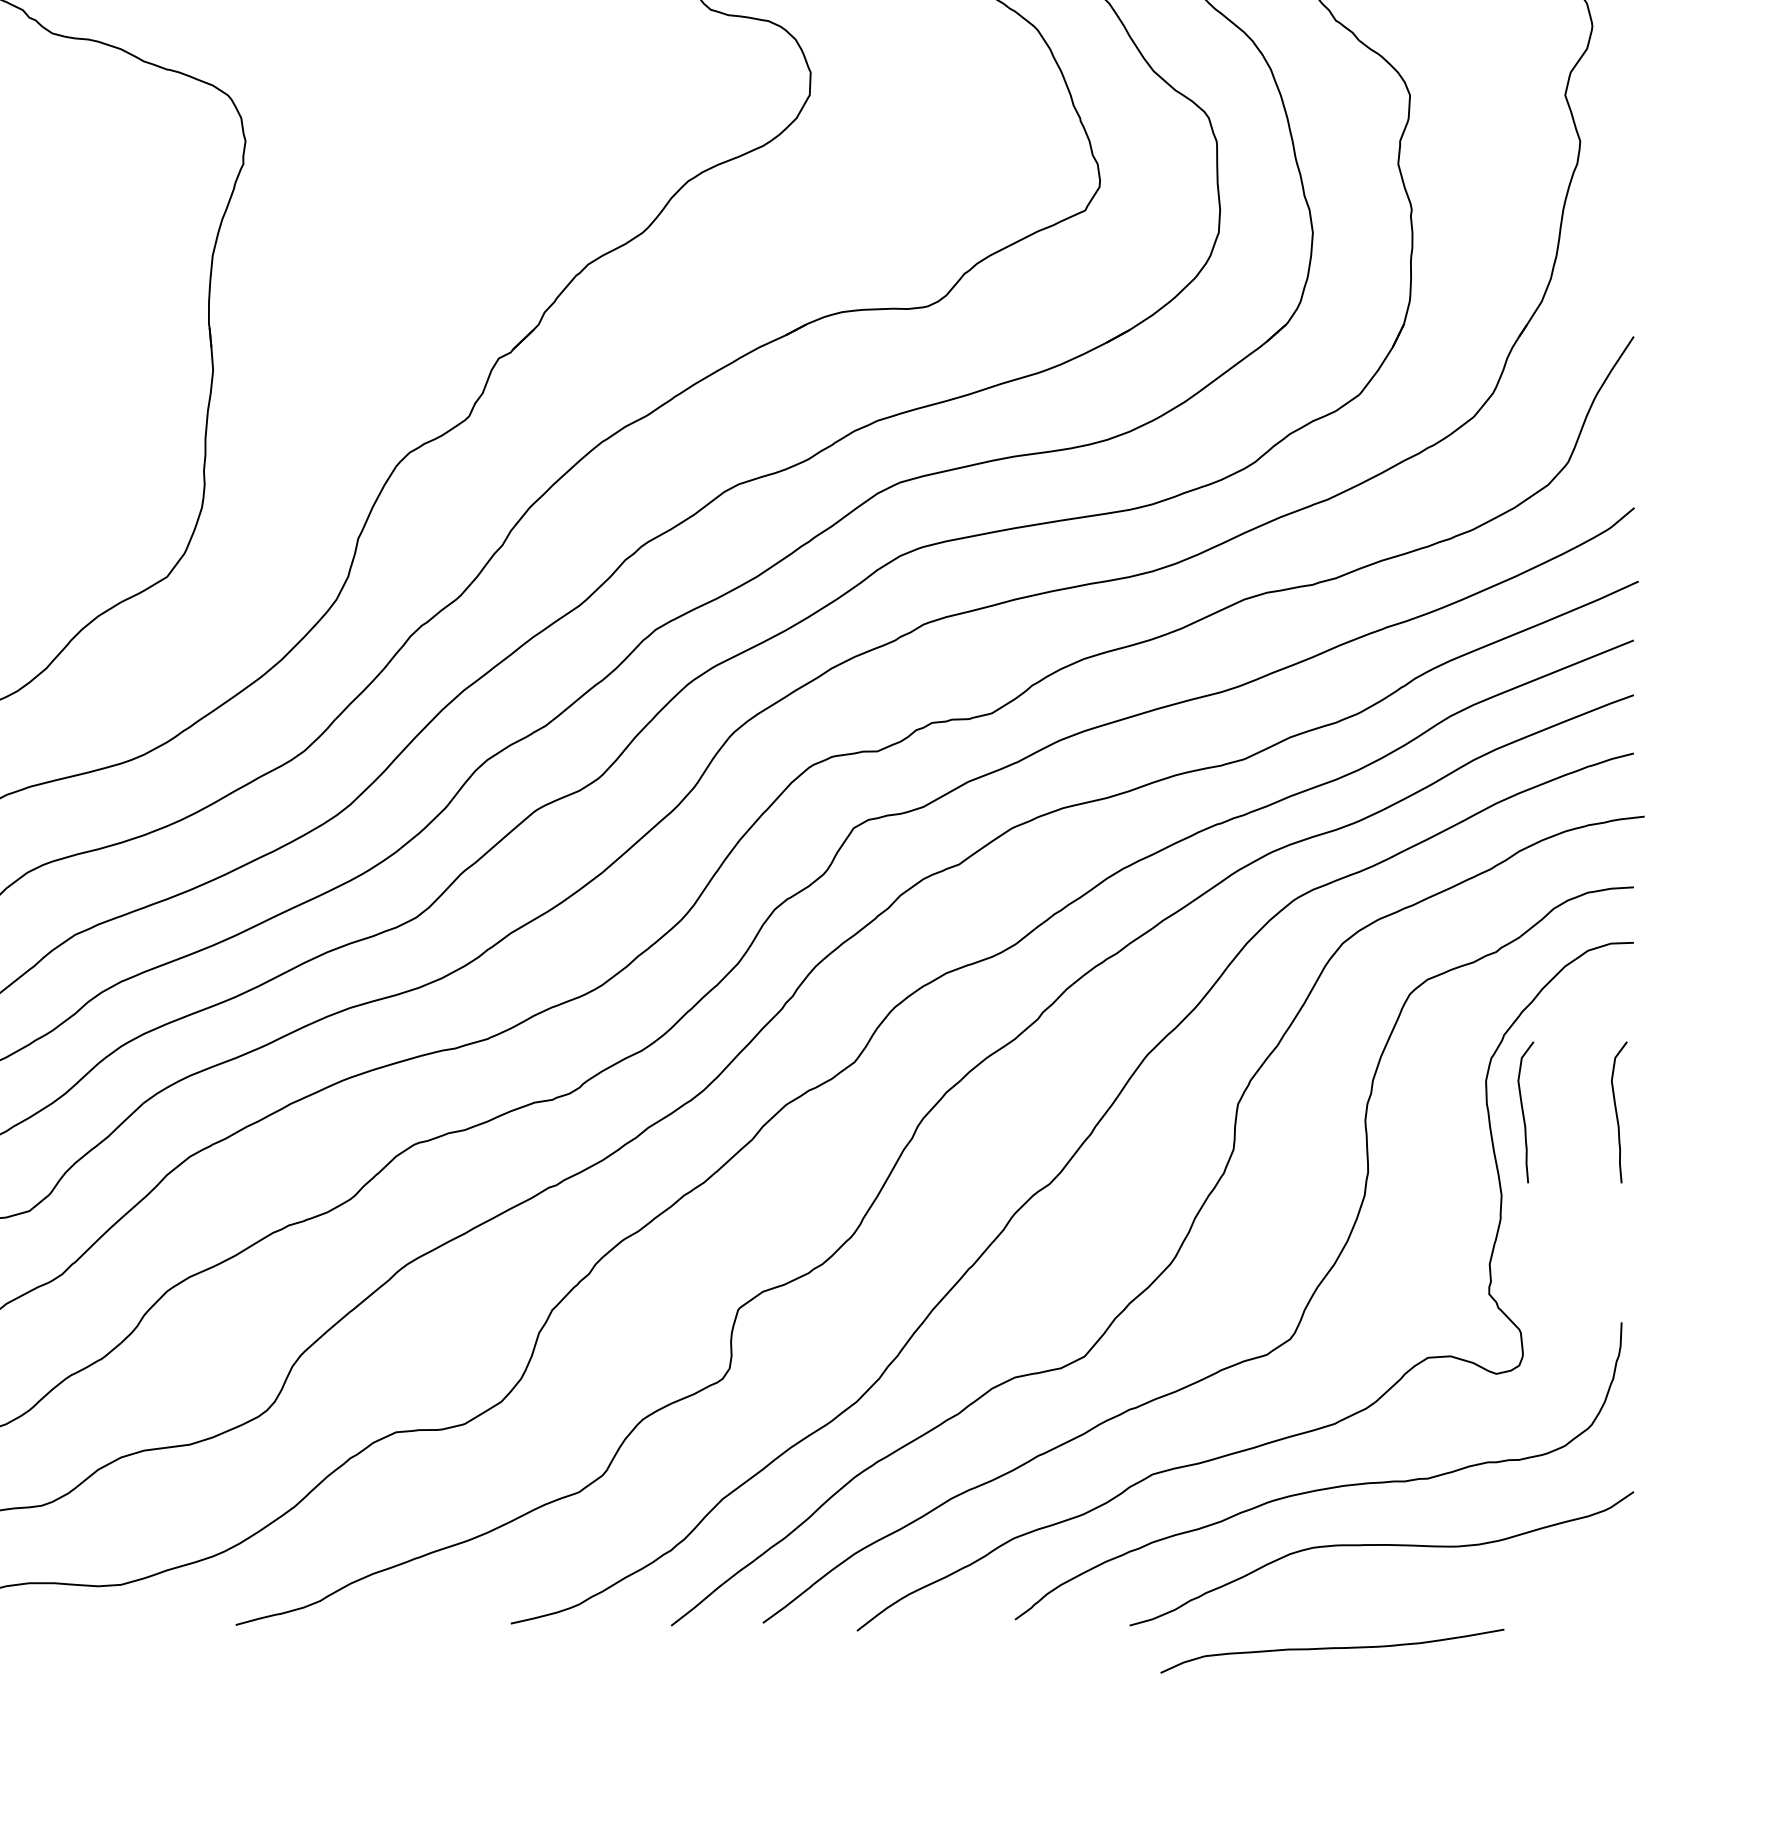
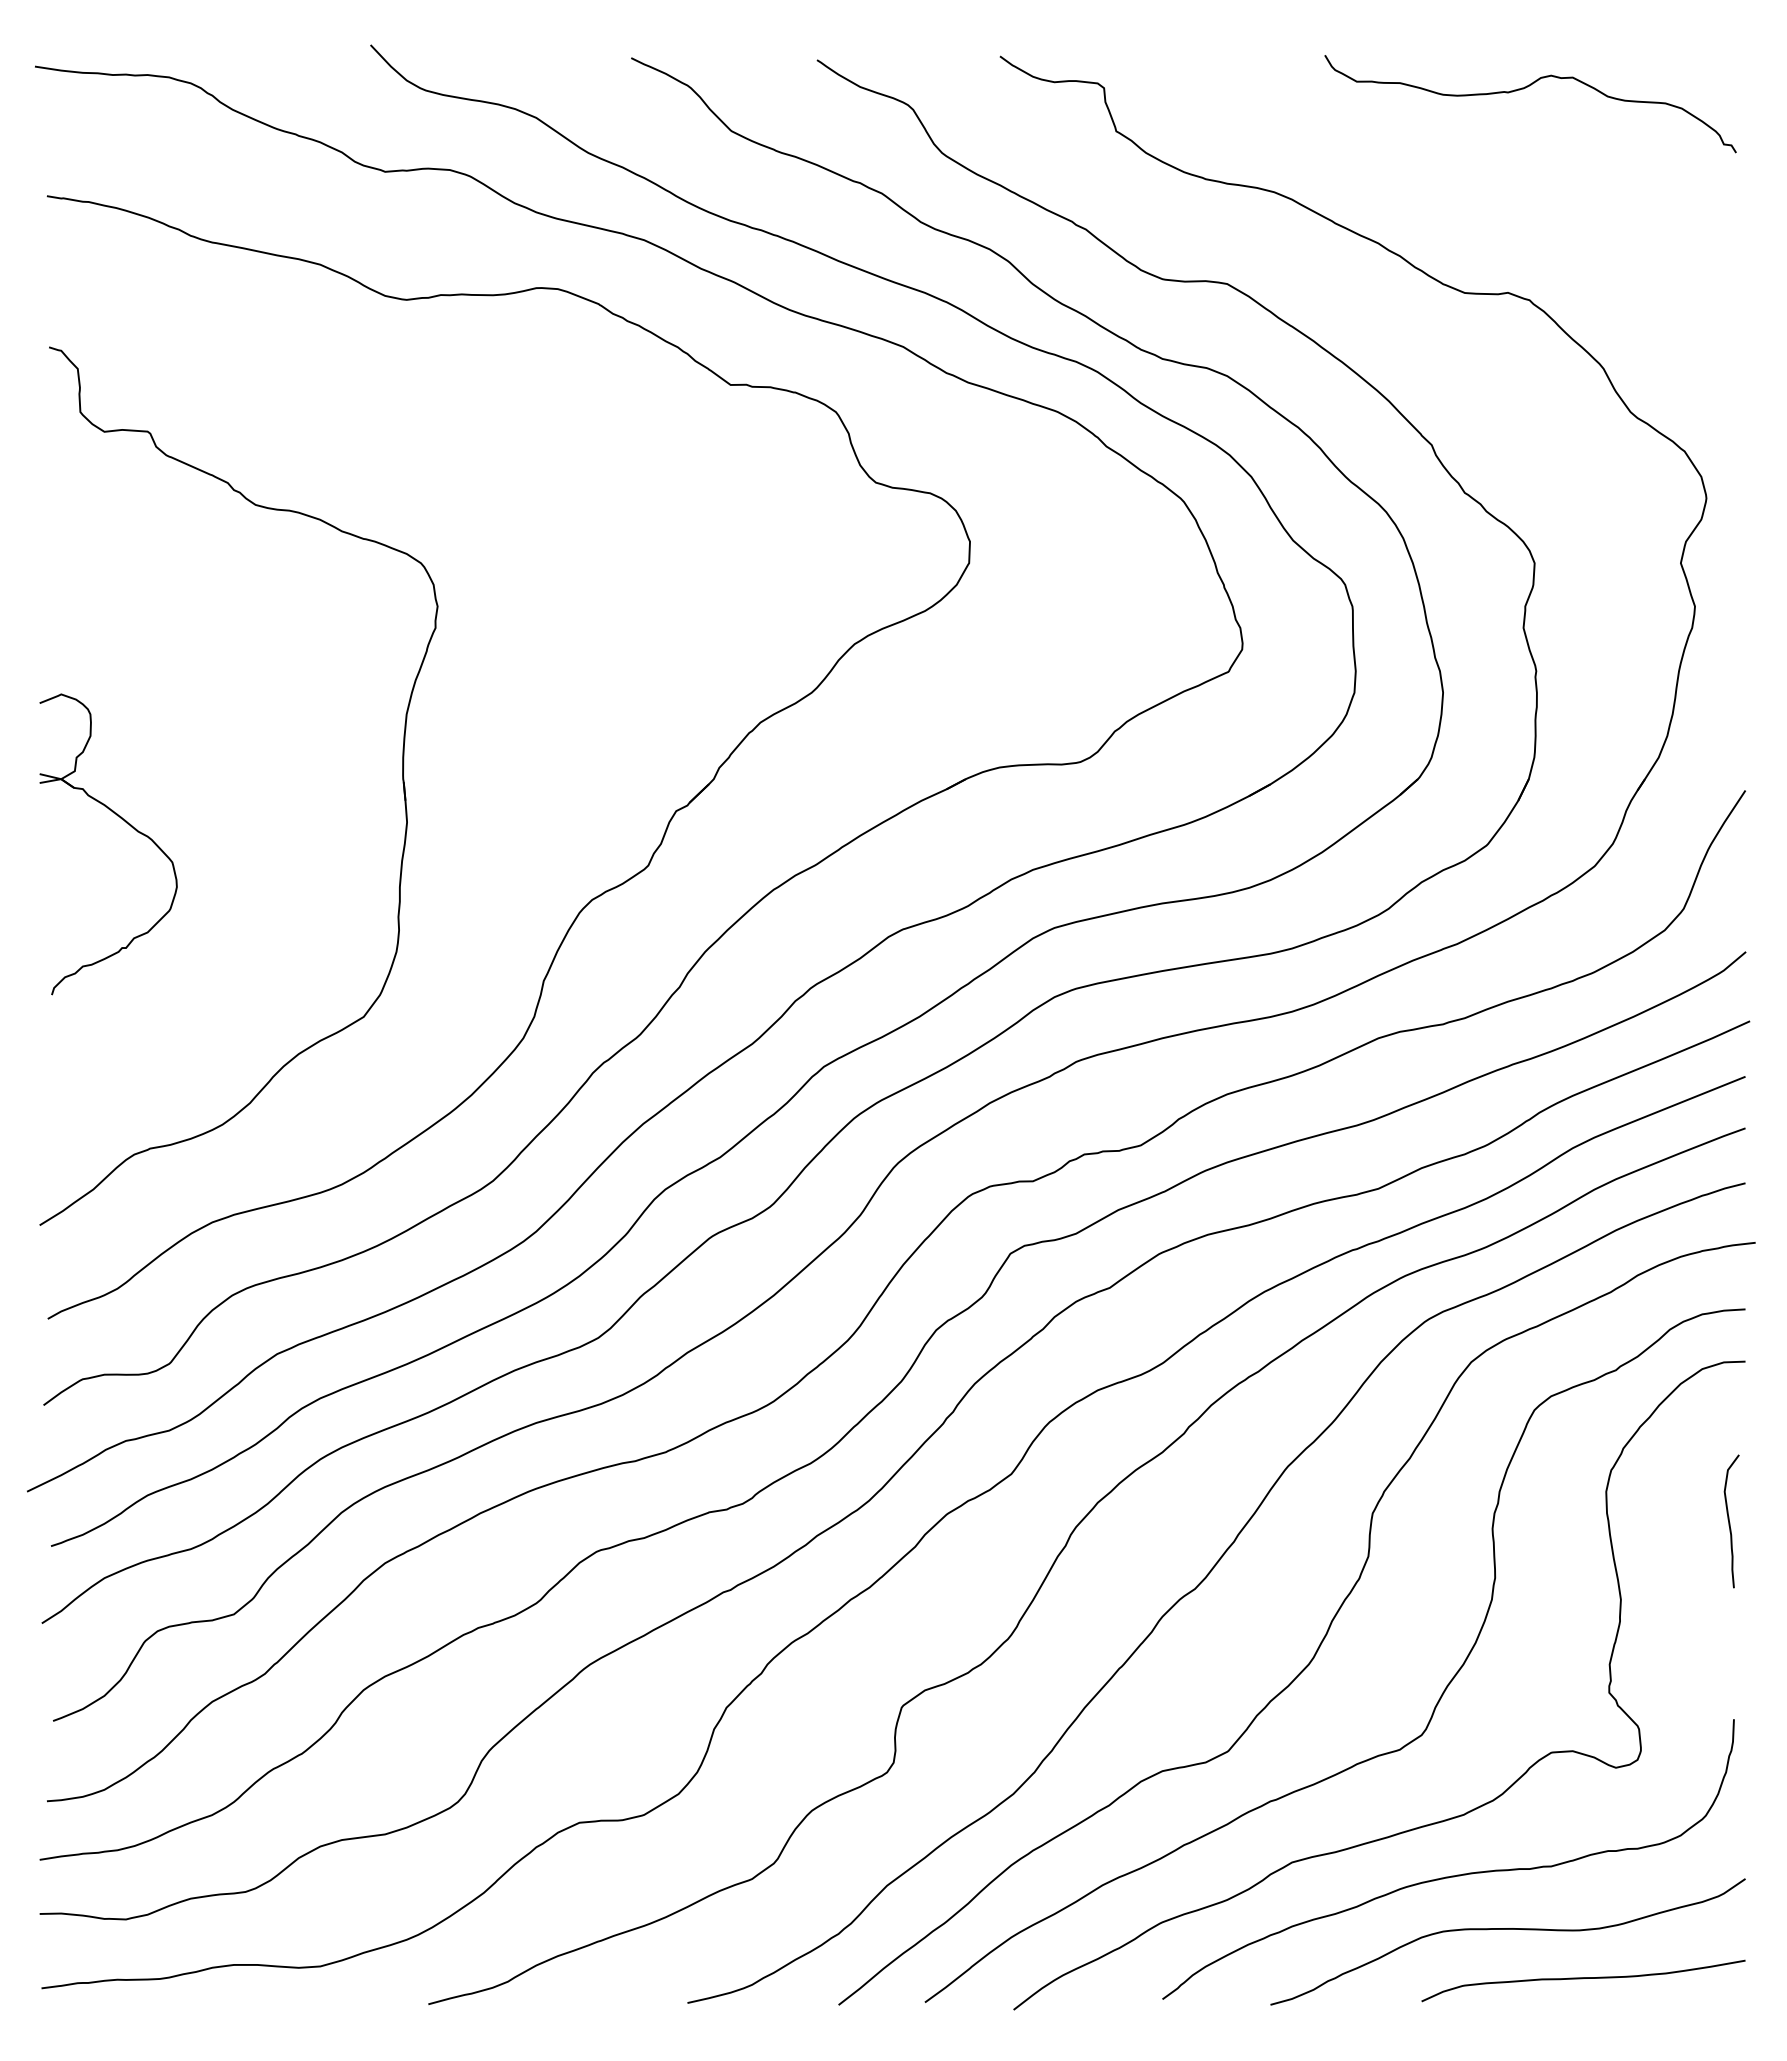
curve: (1524, 1113) -> (1642, 1522), removed
curve: (1331, 1649) -> (1582, 1979), moved

